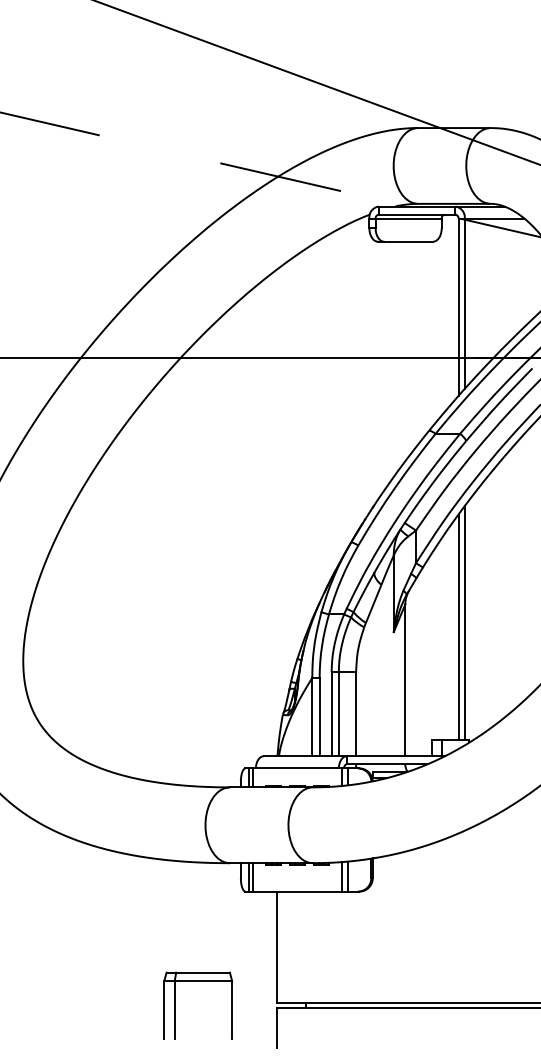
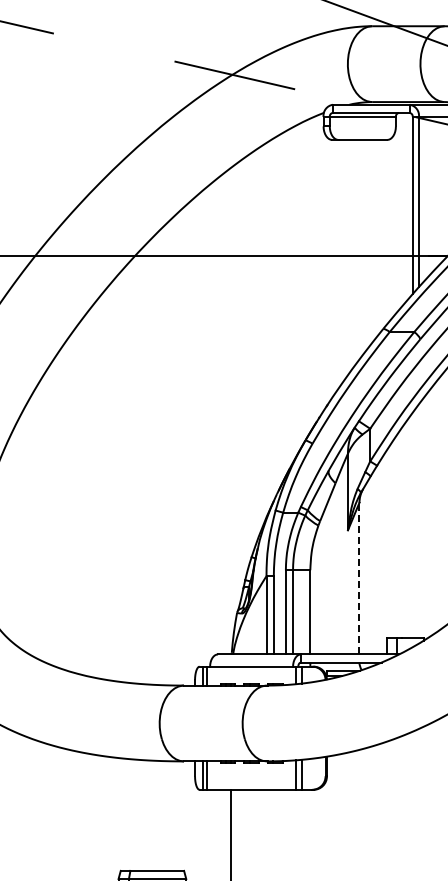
line: (464, 623) -> (418, 521), removed
line: (458, 627) -> (412, 525), removed
line: (405, 680) -> (359, 578), solid -> dashed

